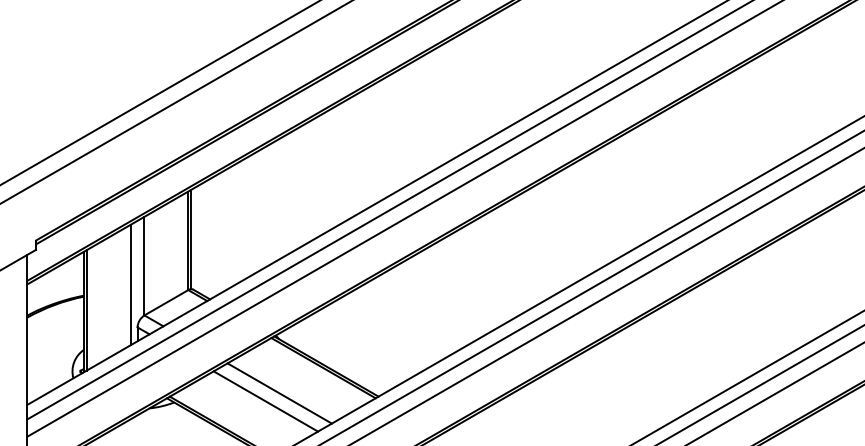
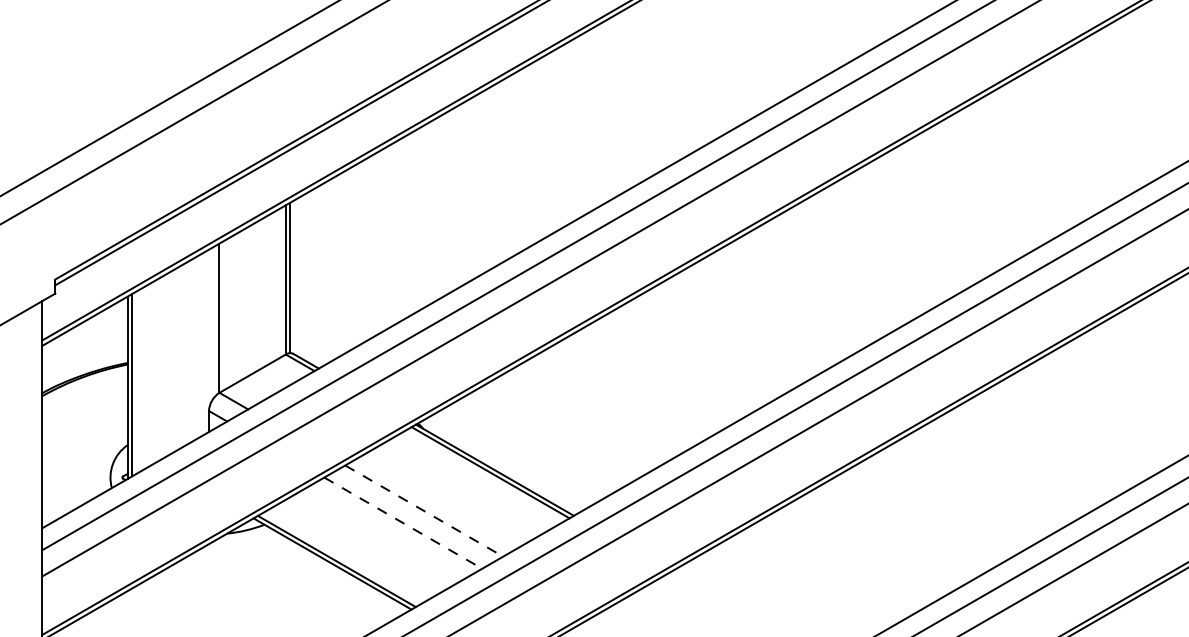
line: (130, 284) -> (198, 346), removed
line: (280, 393) -> (425, 511), solid -> dashed
line: (266, 401) -> (404, 523), solid -> dashed

